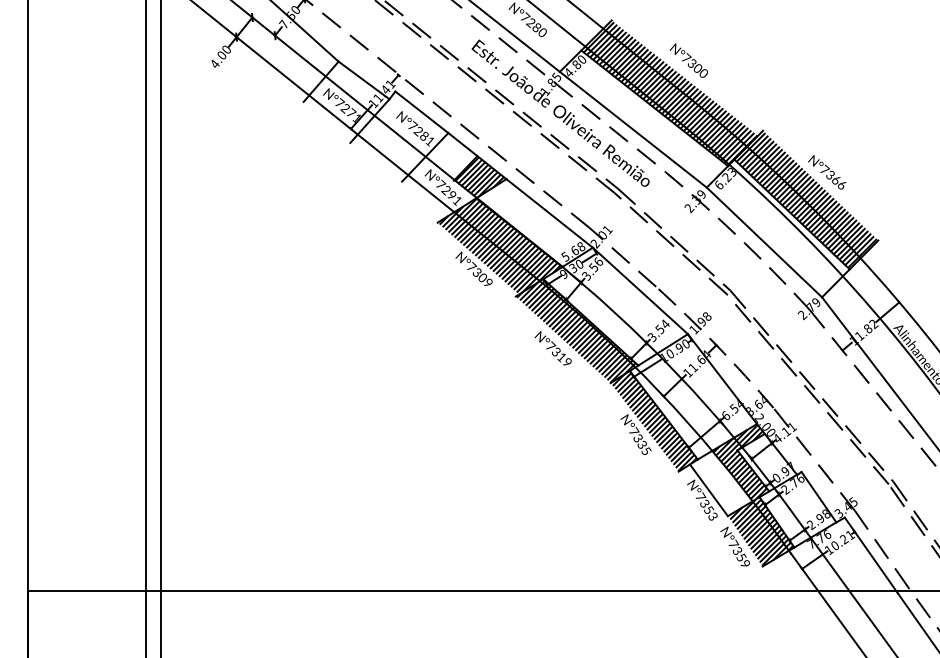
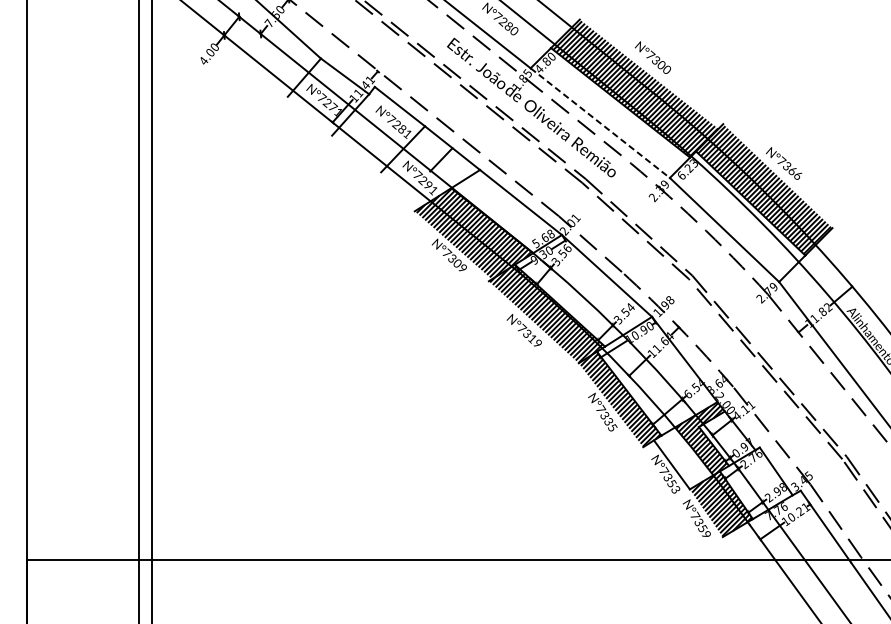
line: (633, 129) -> (600, 122), solid -> dashed
hatch: (478, 176) -> (453, 167), removed

